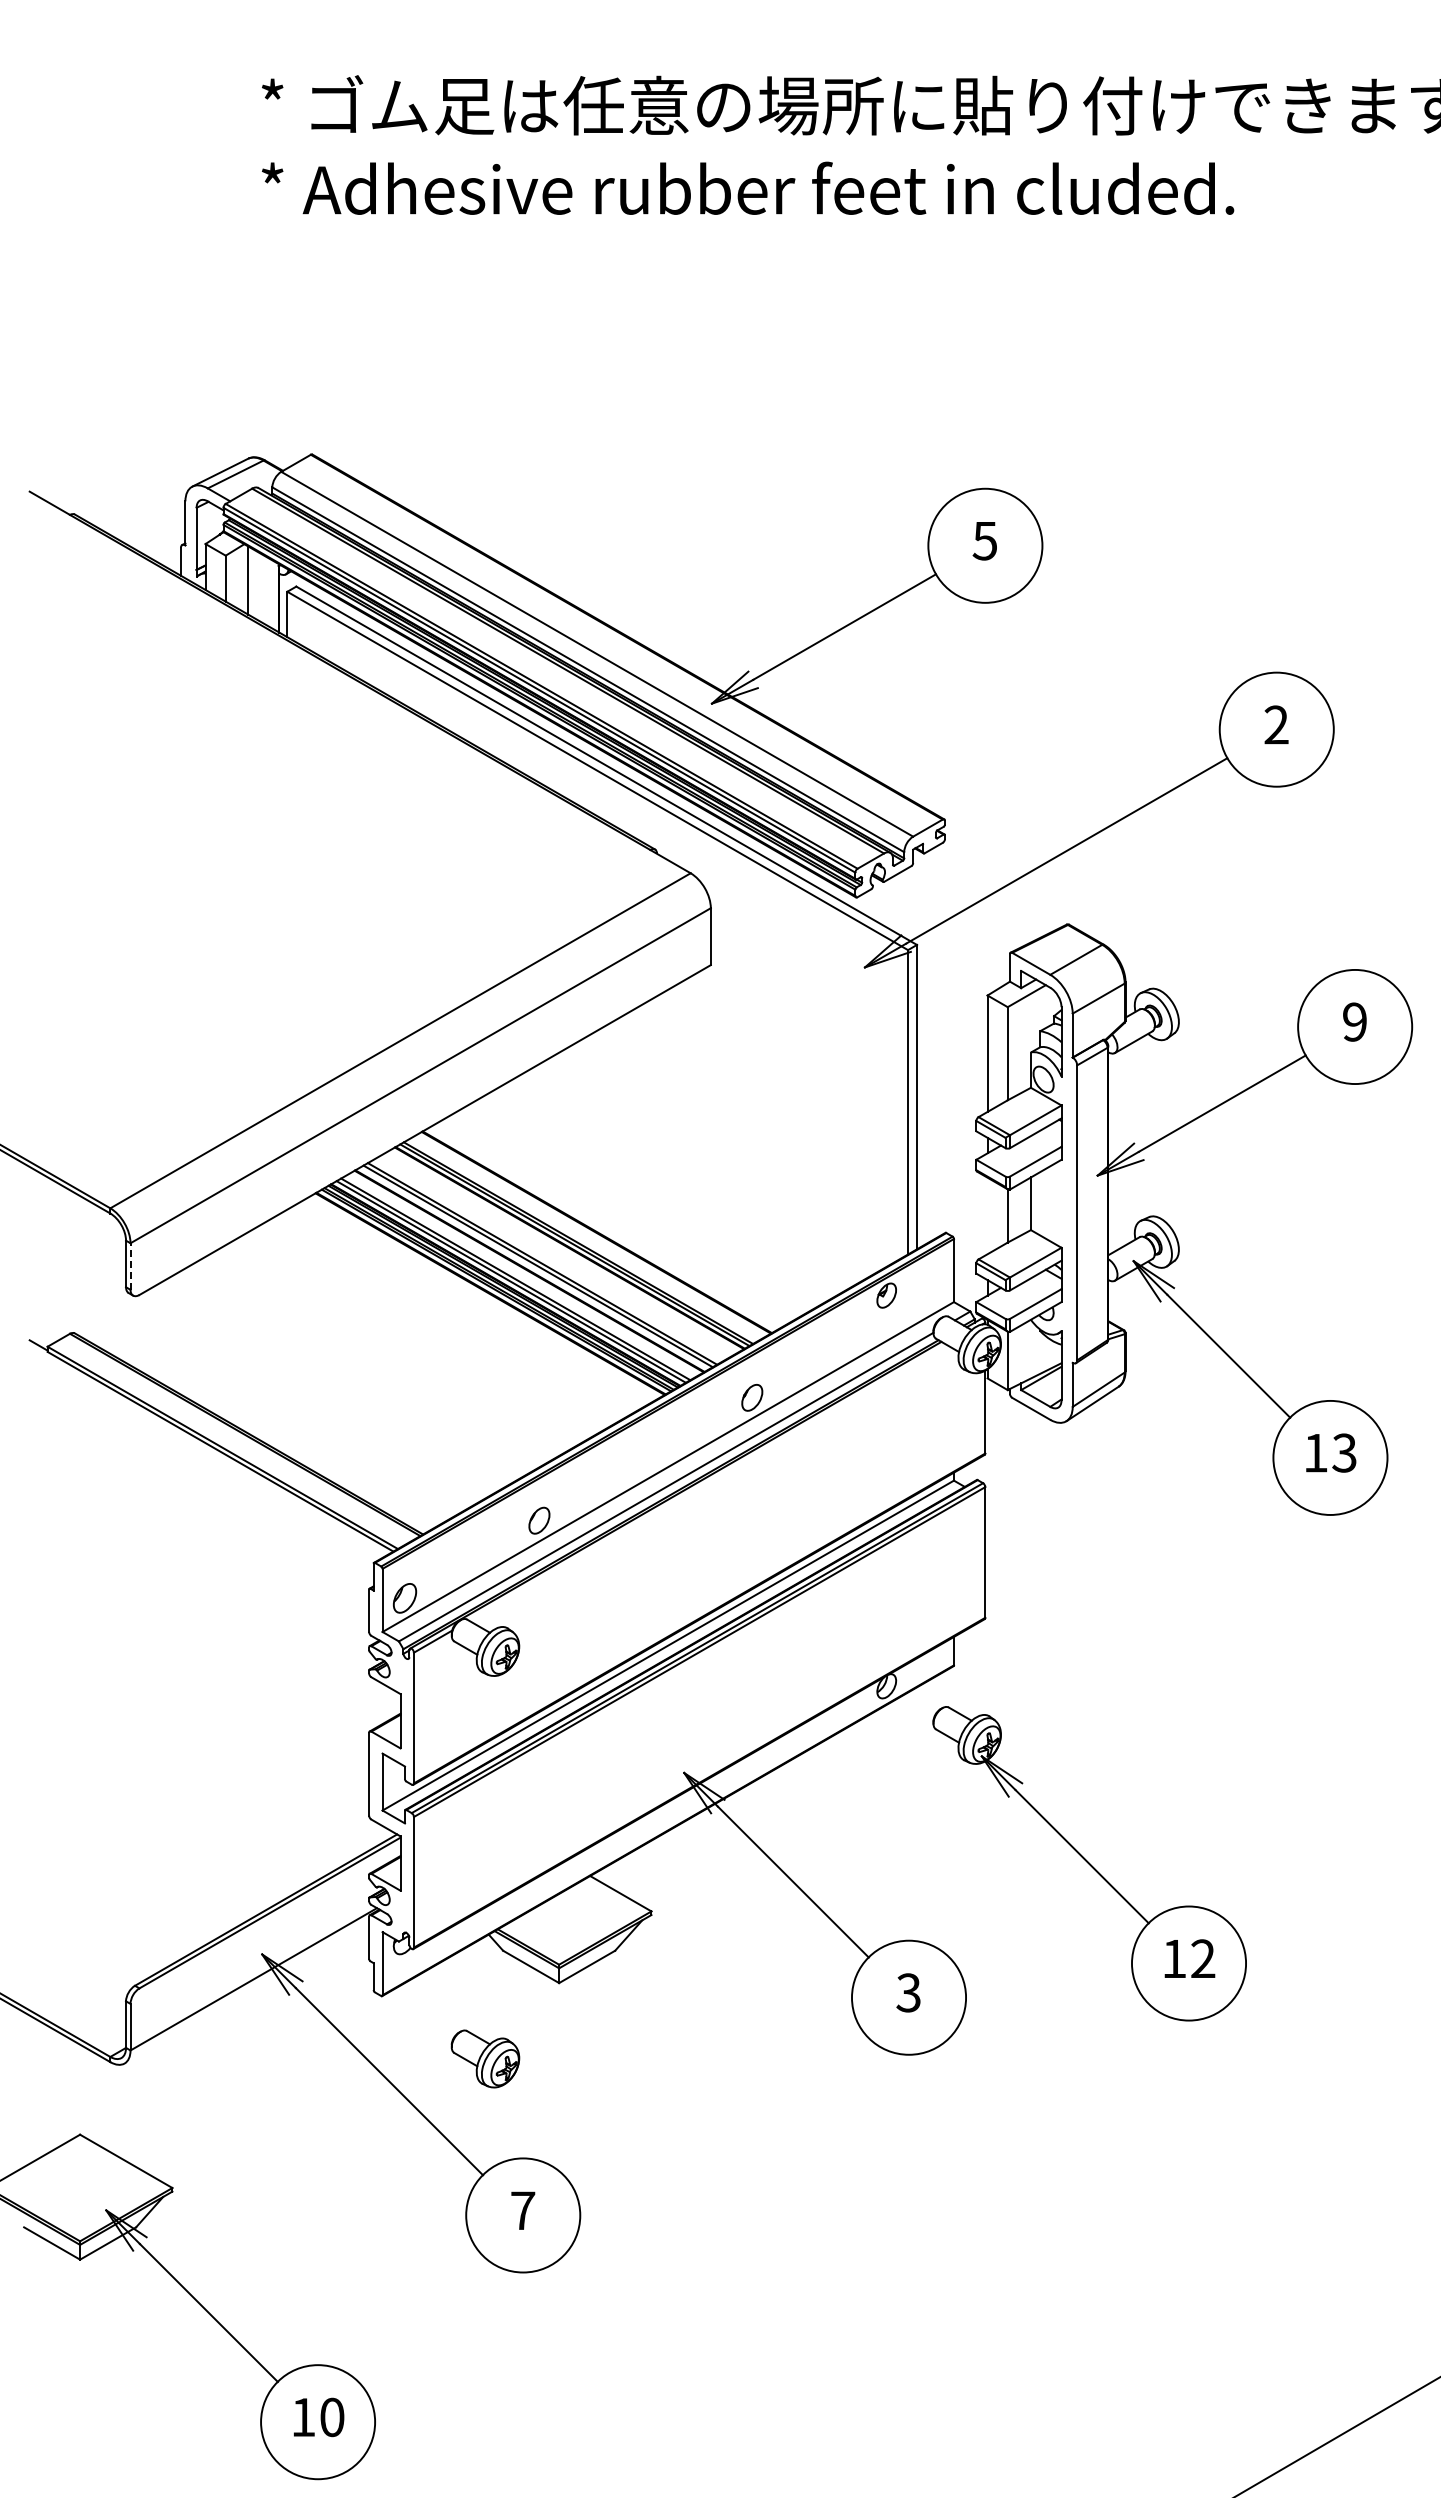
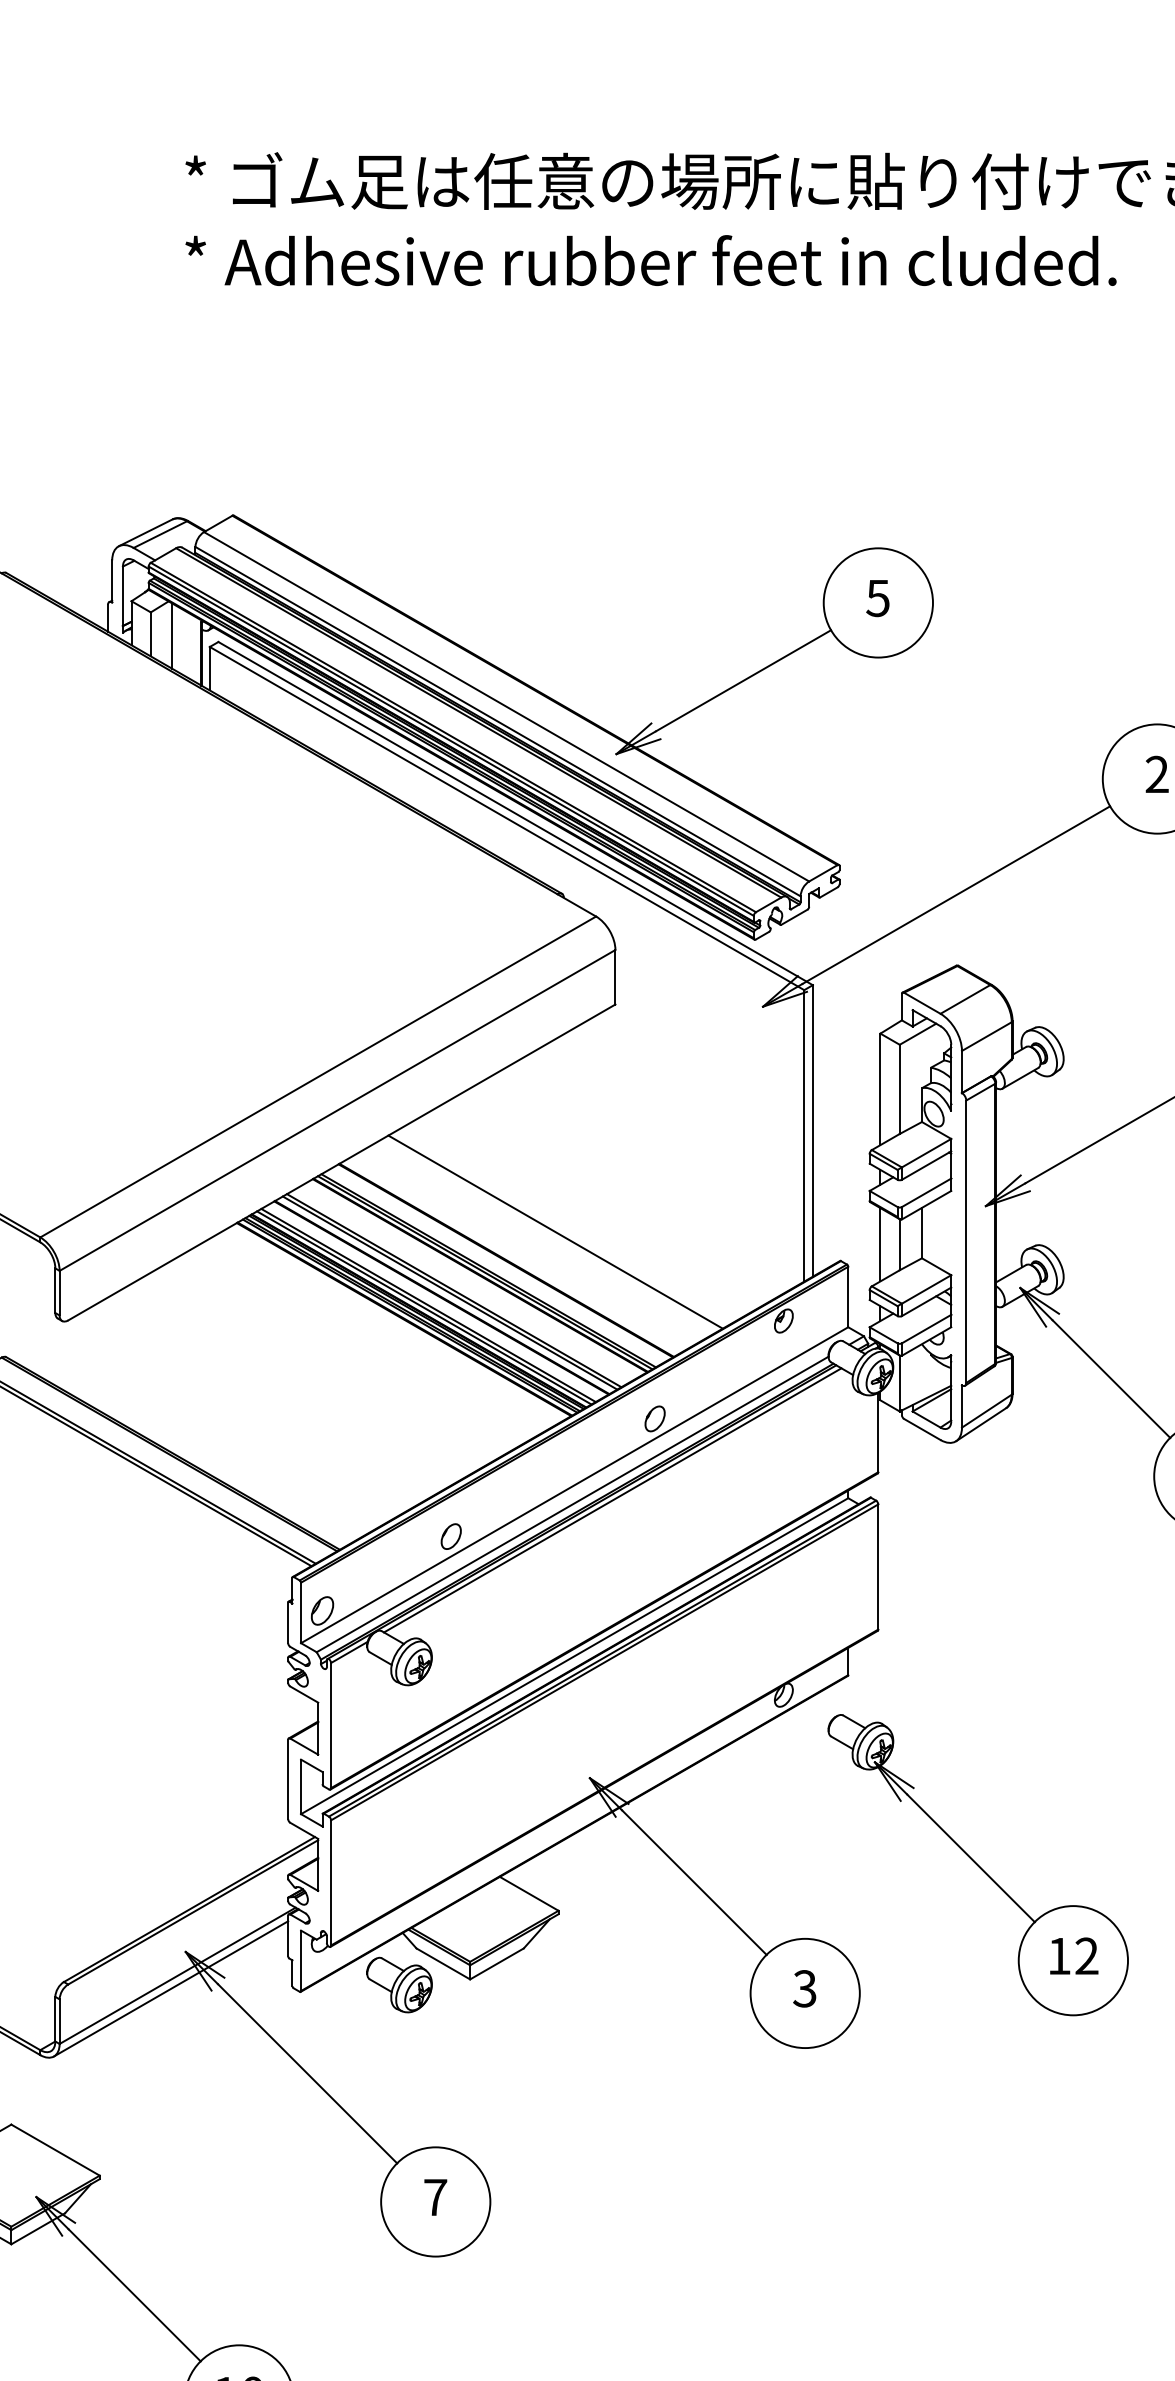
line: (648, 1202) -> (555, 1231), added
line: (987, 1215) -> (880, 1244), added
line: (130, 1266) -> (59, 1293), dashed -> solid
line: (707, 1482) -> (612, 1500), added
line: (246, 1992) -> (170, 1988), added
part: (485, 2058) -> (399, 1984), moved

